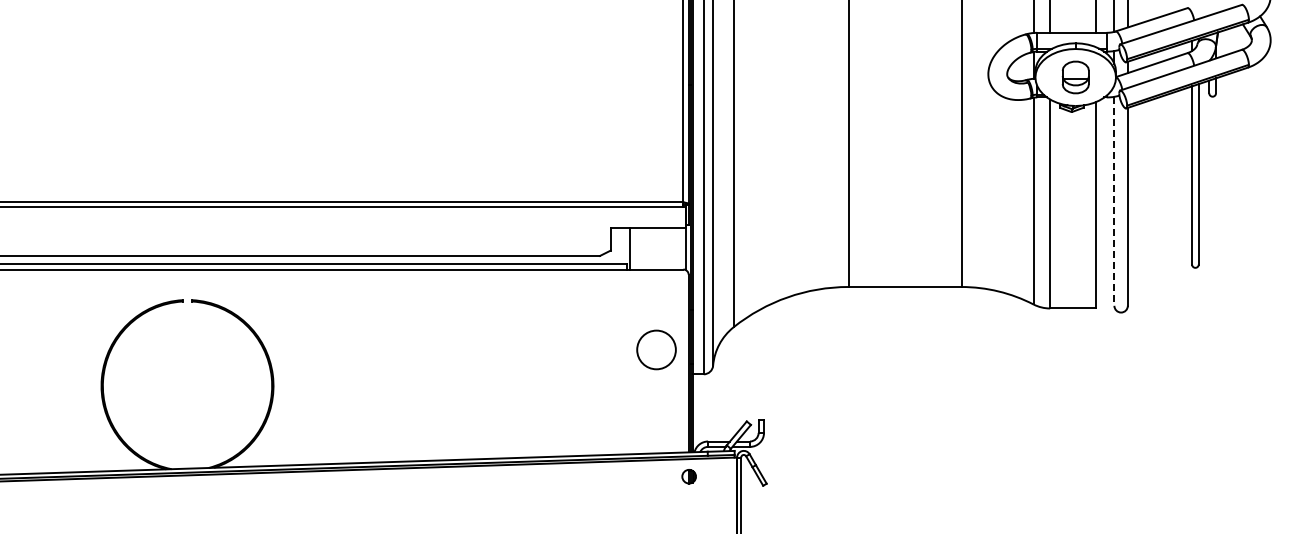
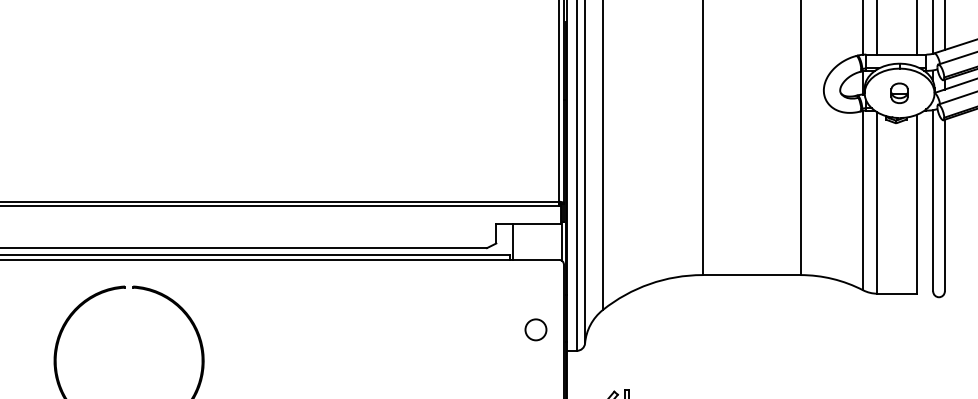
part: (1075, 77) -> (899, 93), size x0.71
line: (1114, 201) -> (933, 200), dashed -> solid
circle: (656, 350) -> (535, 330), size x0.62

